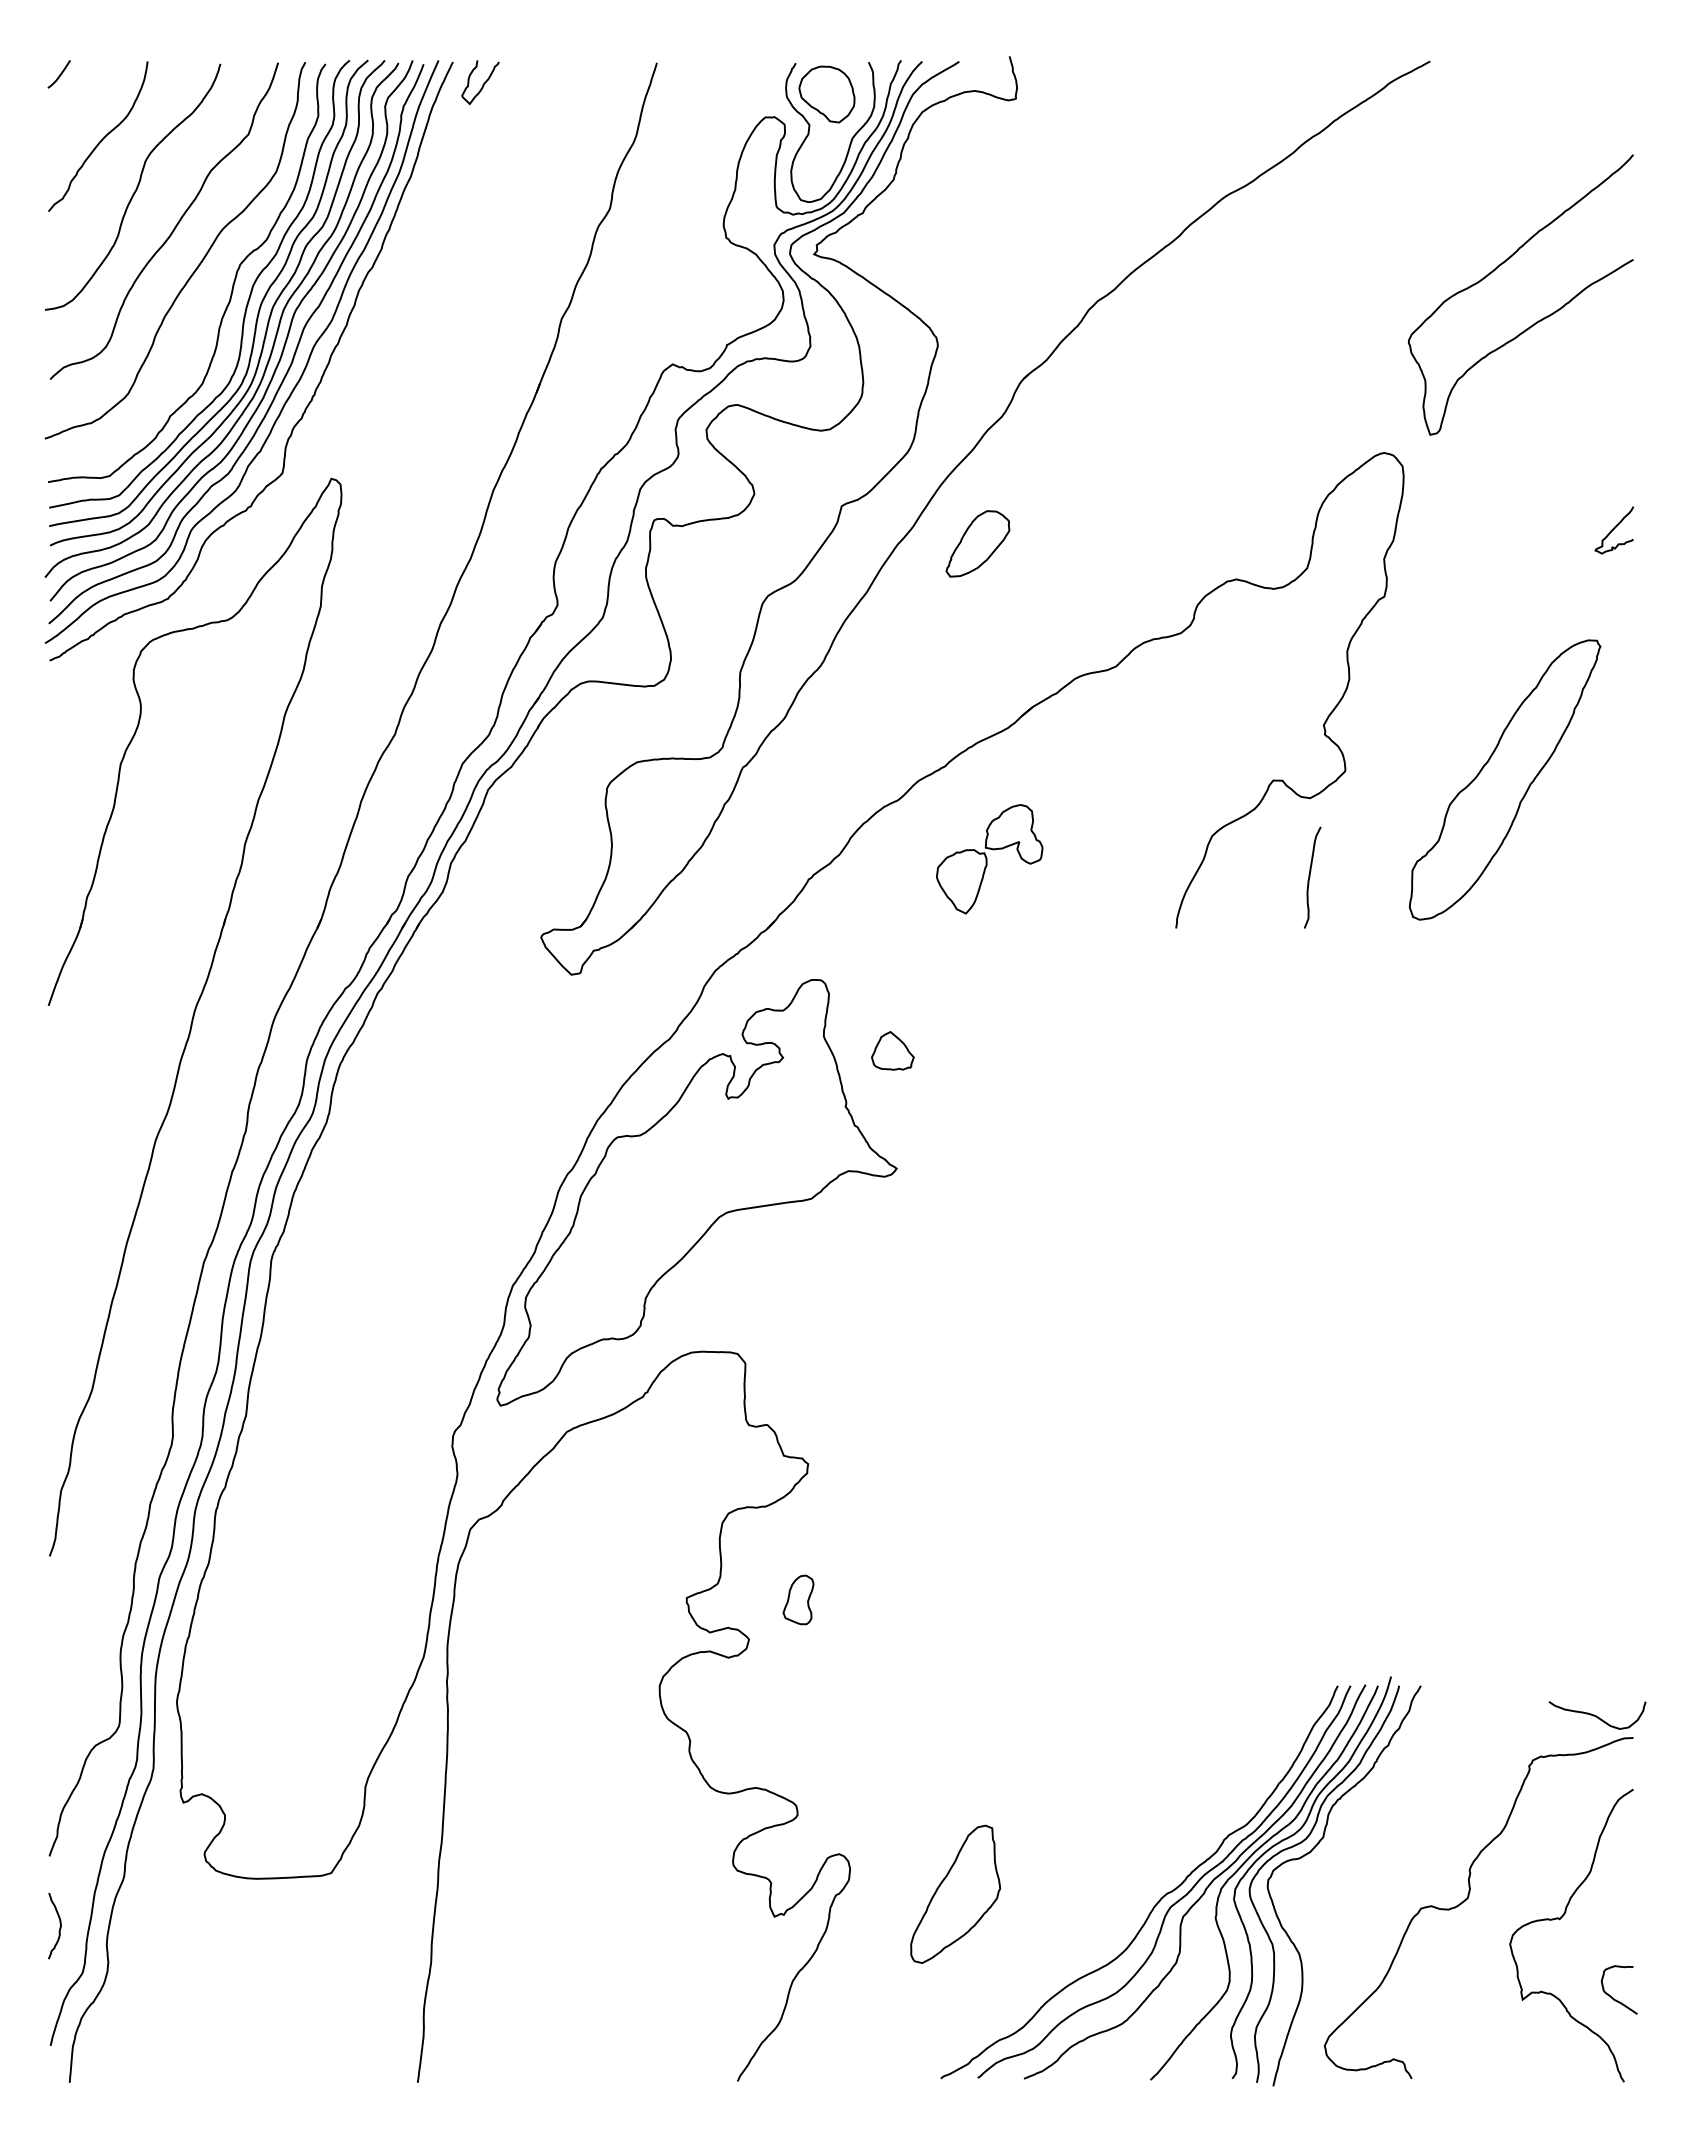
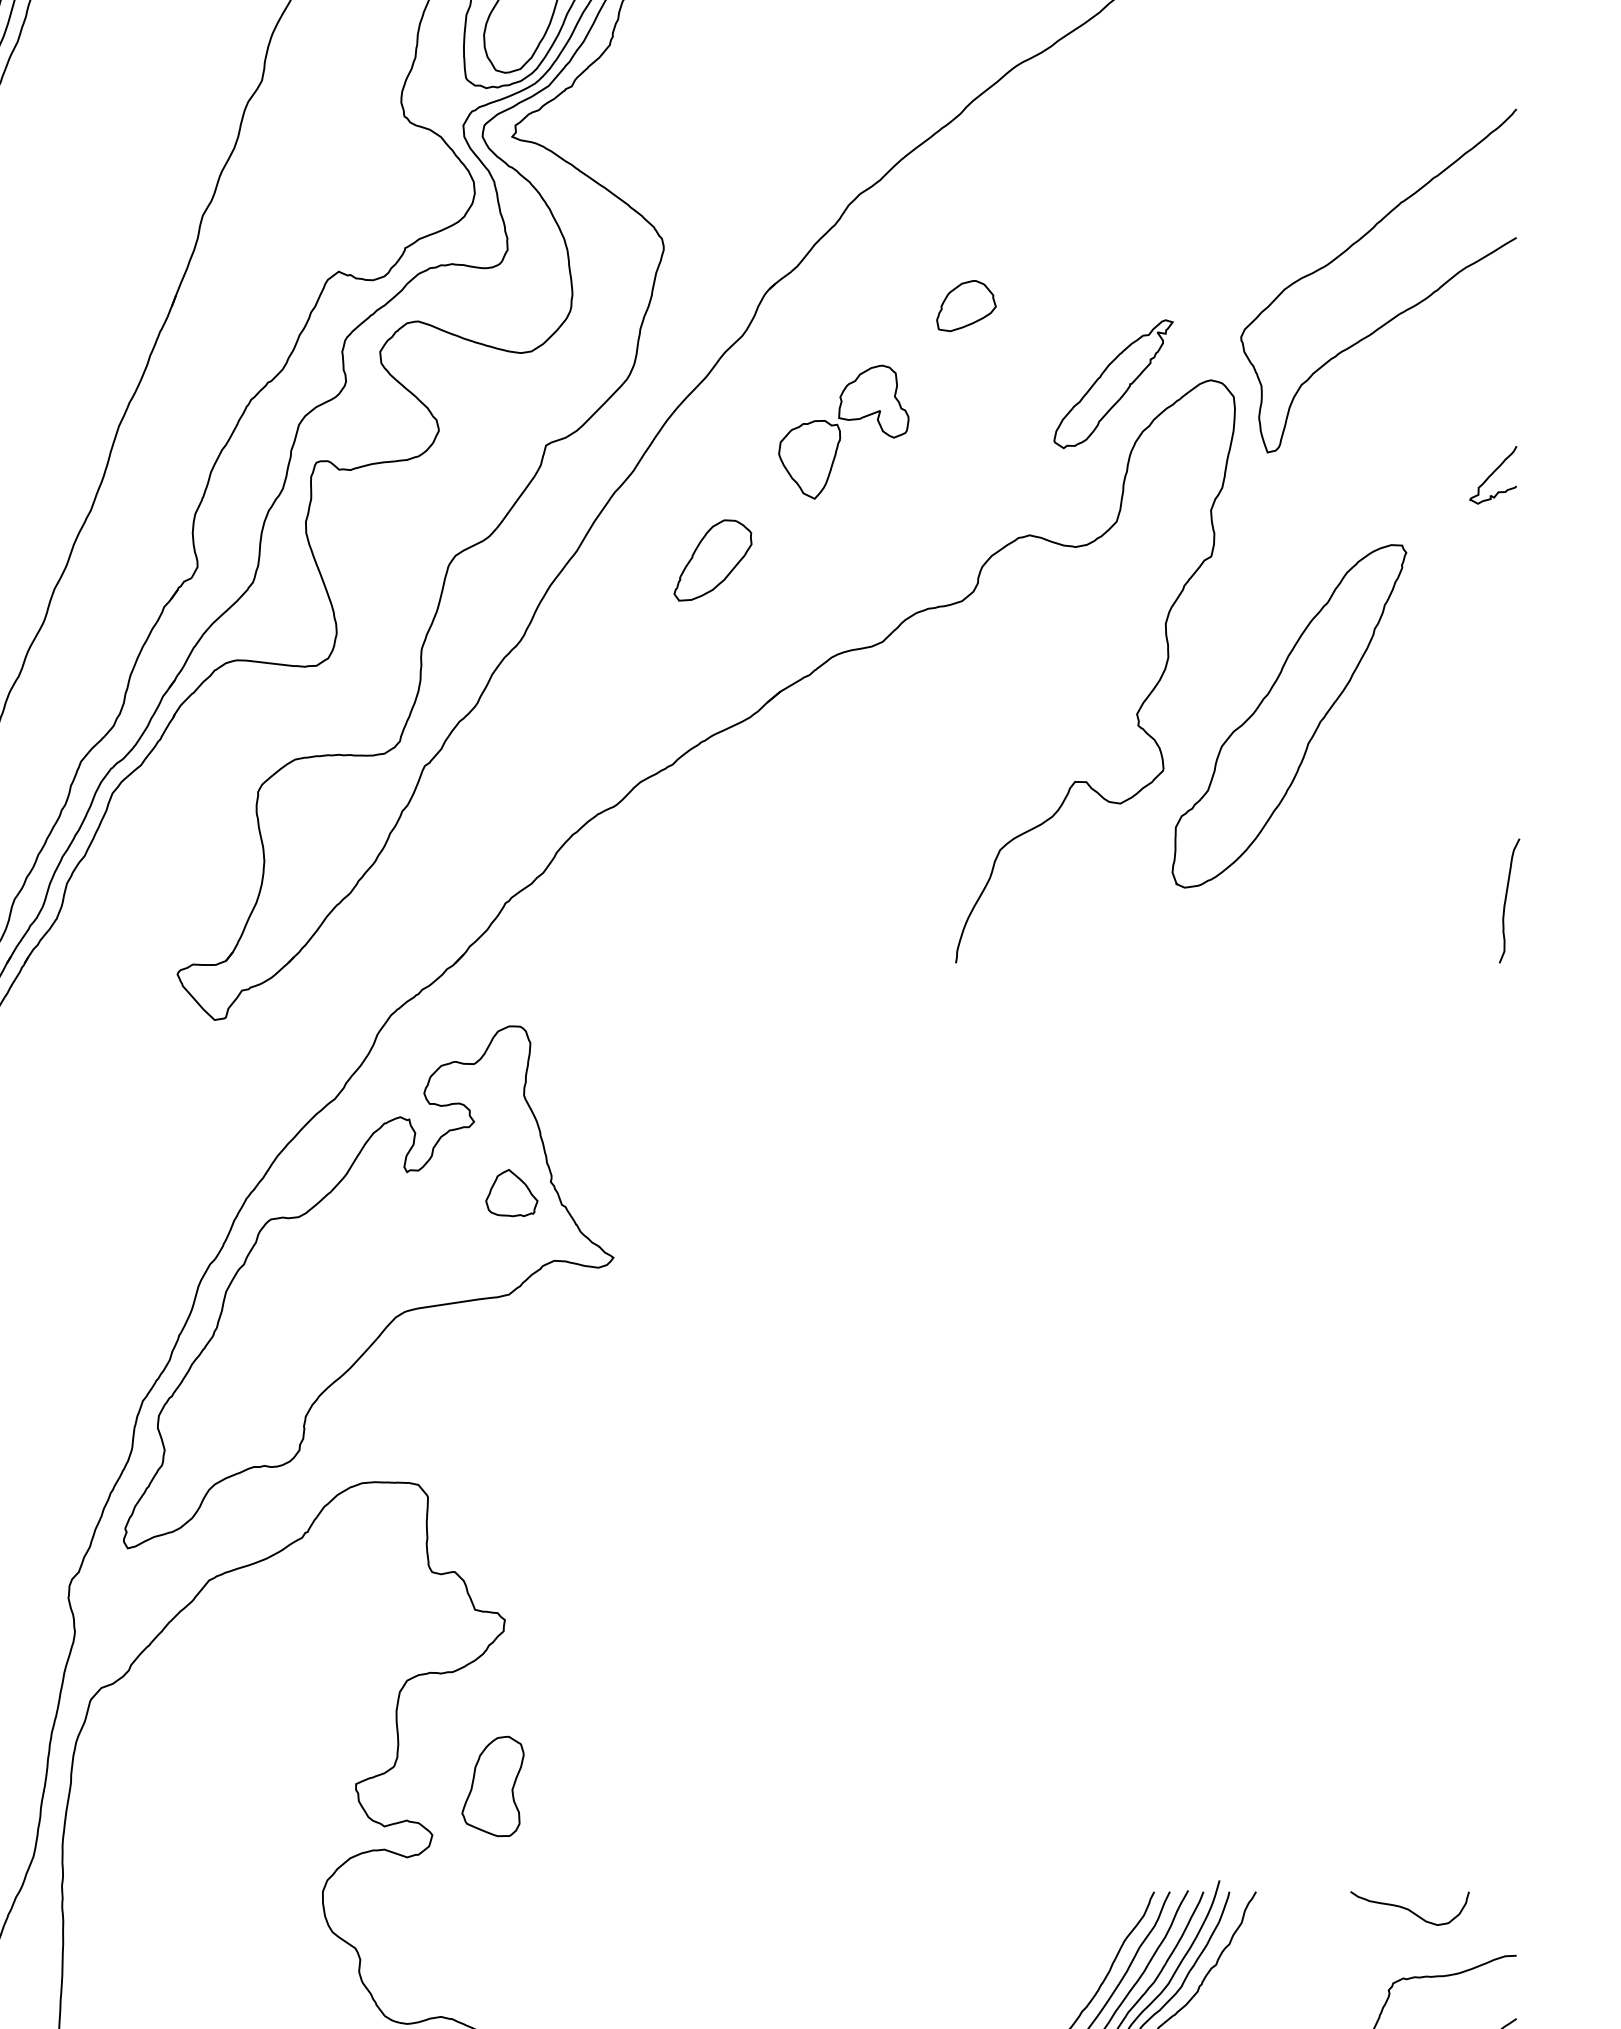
curve: (1536, 321) -> (1397, 313), moved
part: (1184, 392) -> (966, 306), added
part: (1304, 456) -> (1113, 384), added
part: (977, 543) -> (712, 559), moved
part: (1504, 779) -> (1288, 715), moved
part: (989, 859) -> (843, 432), moved
curve: (1310, 877) -> (1506, 900), moved
part: (892, 1050) -> (511, 1192), moved
part: (798, 1599) -> (493, 1785), size x1.67
curve: (1596, 1715) -> (1408, 1908), moved

